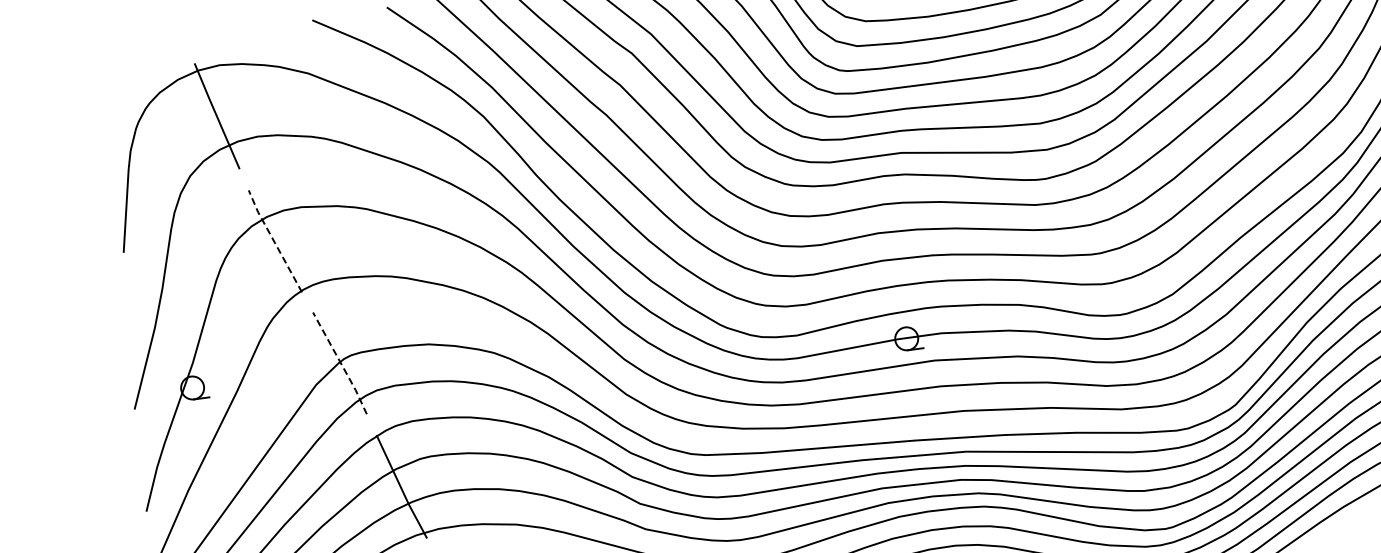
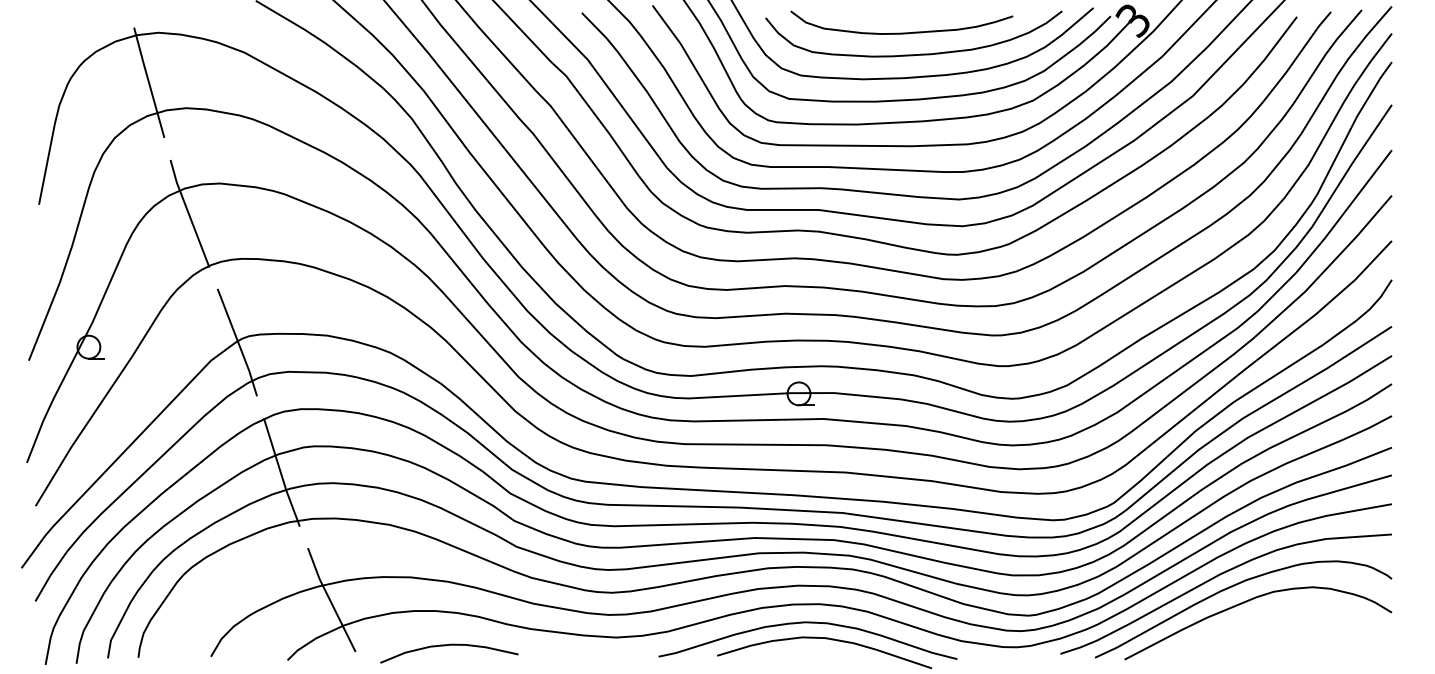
line: (273, 241) -> (188, 213), dashed -> solid
line: (341, 363) -> (238, 342), dashed -> solid

